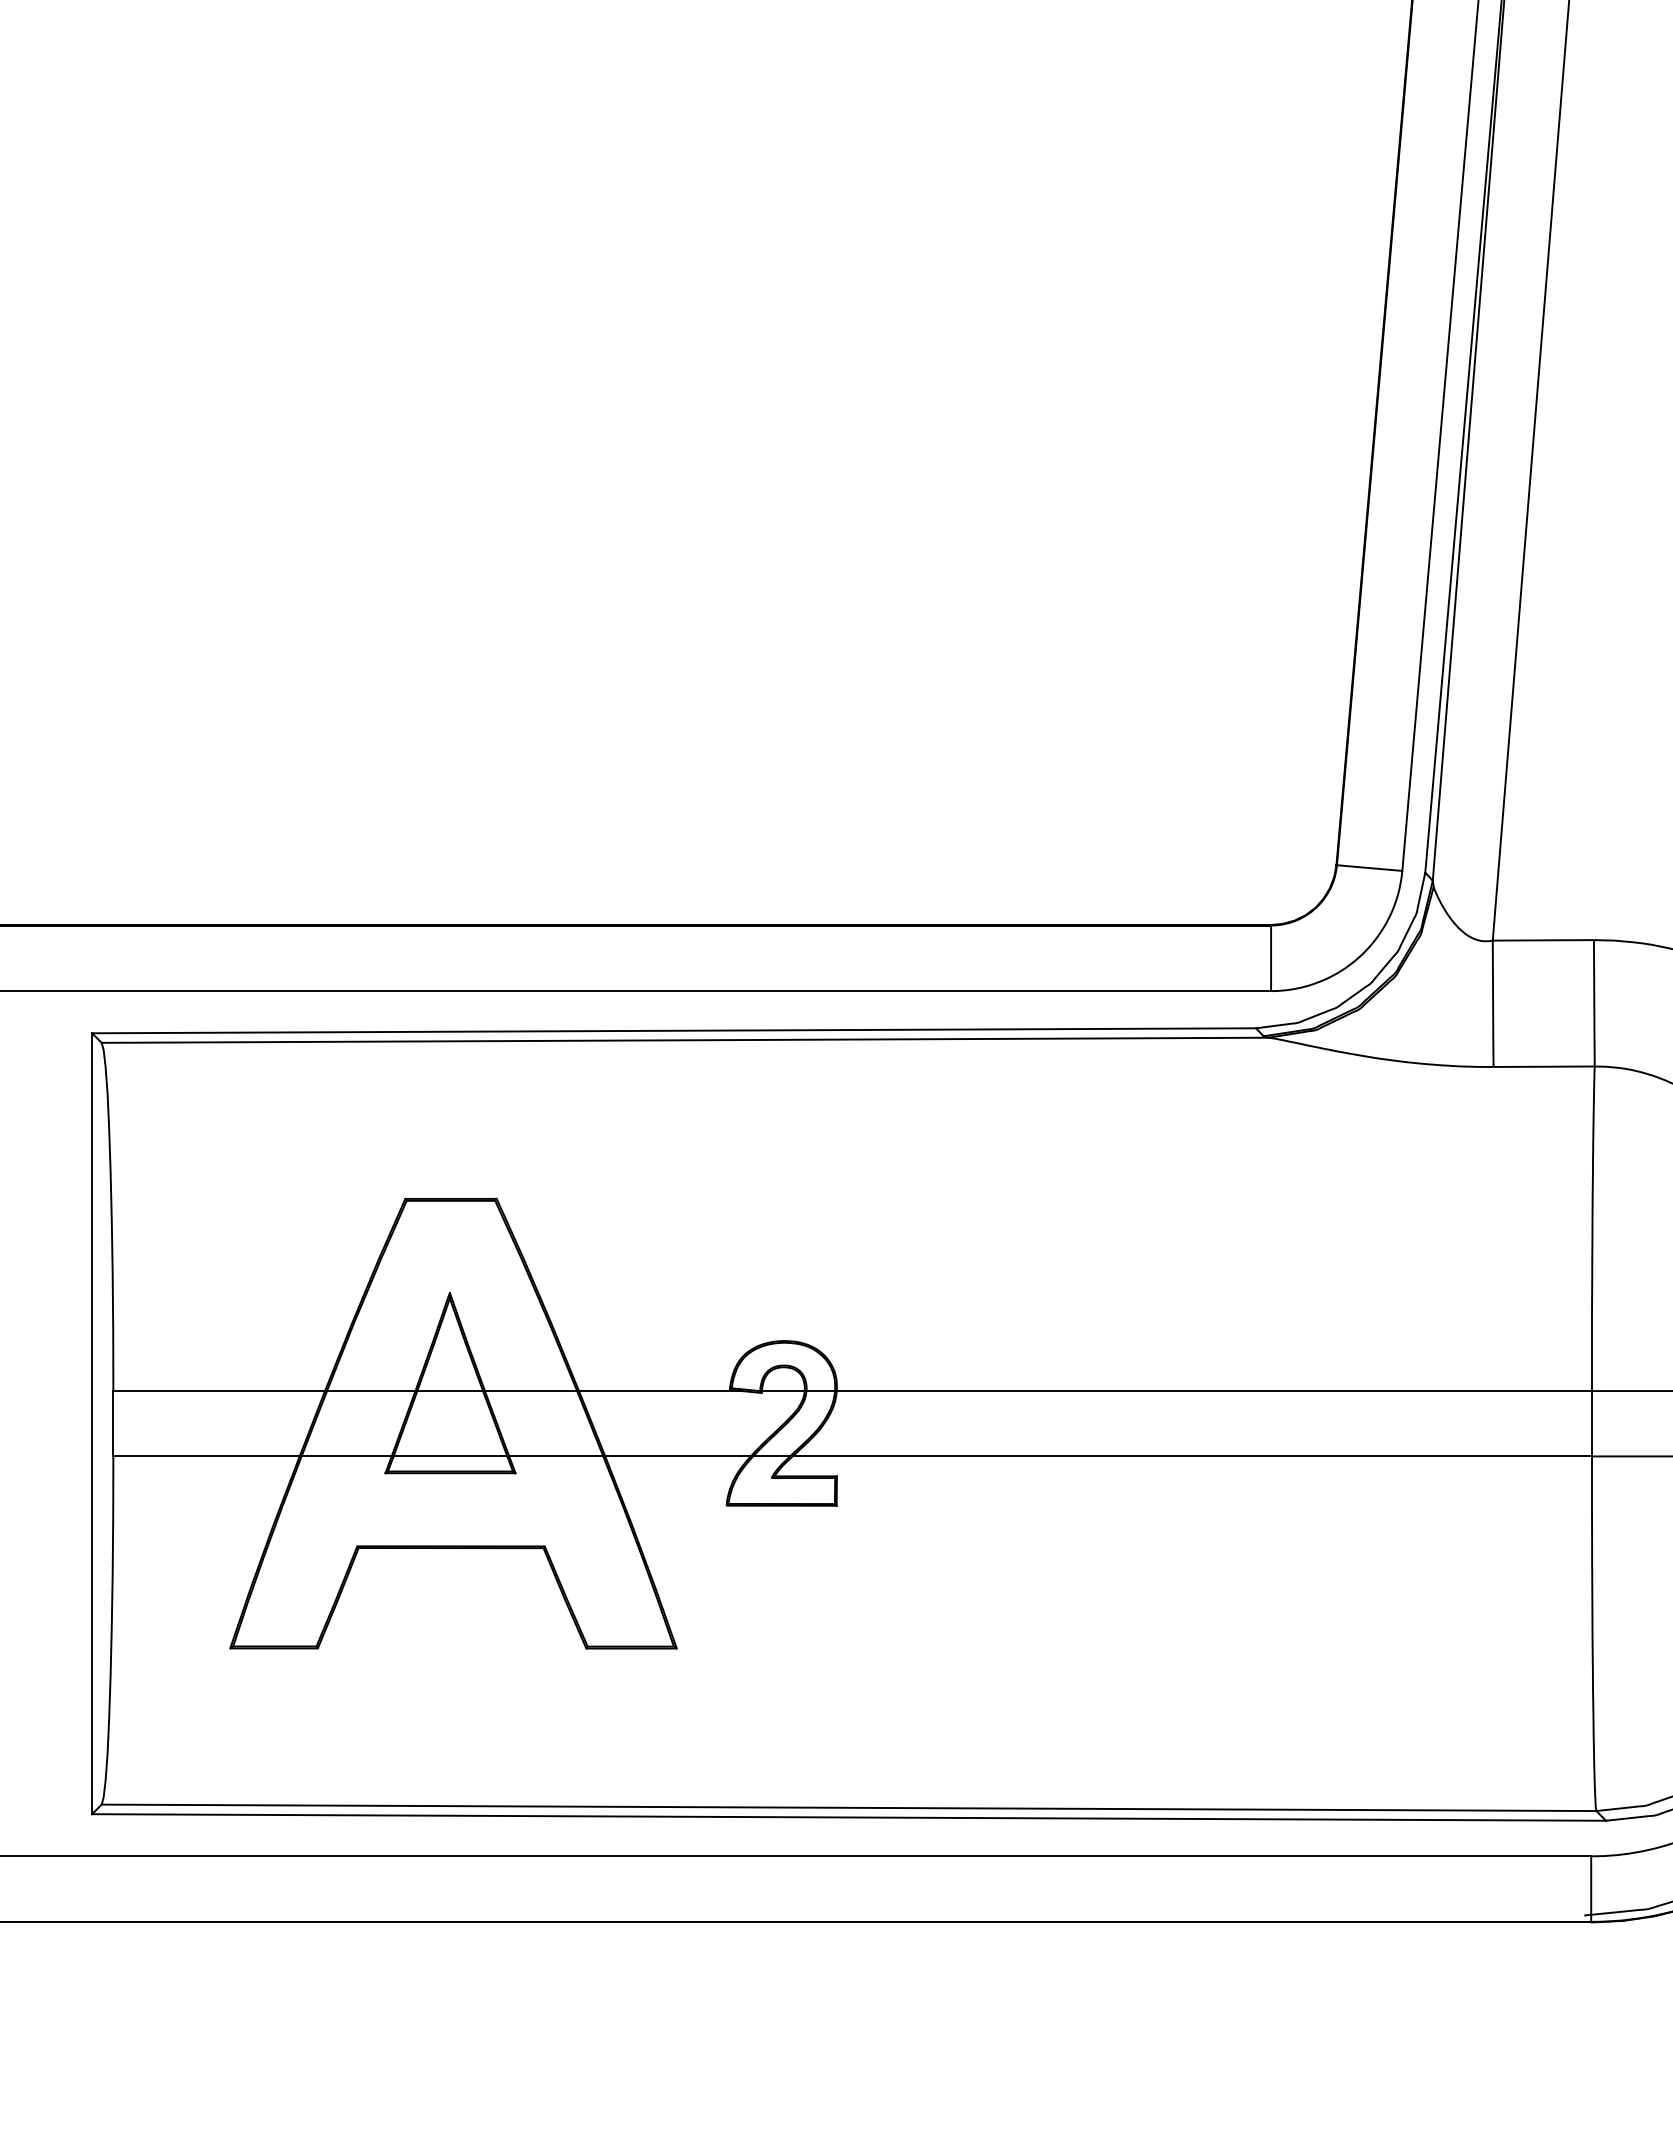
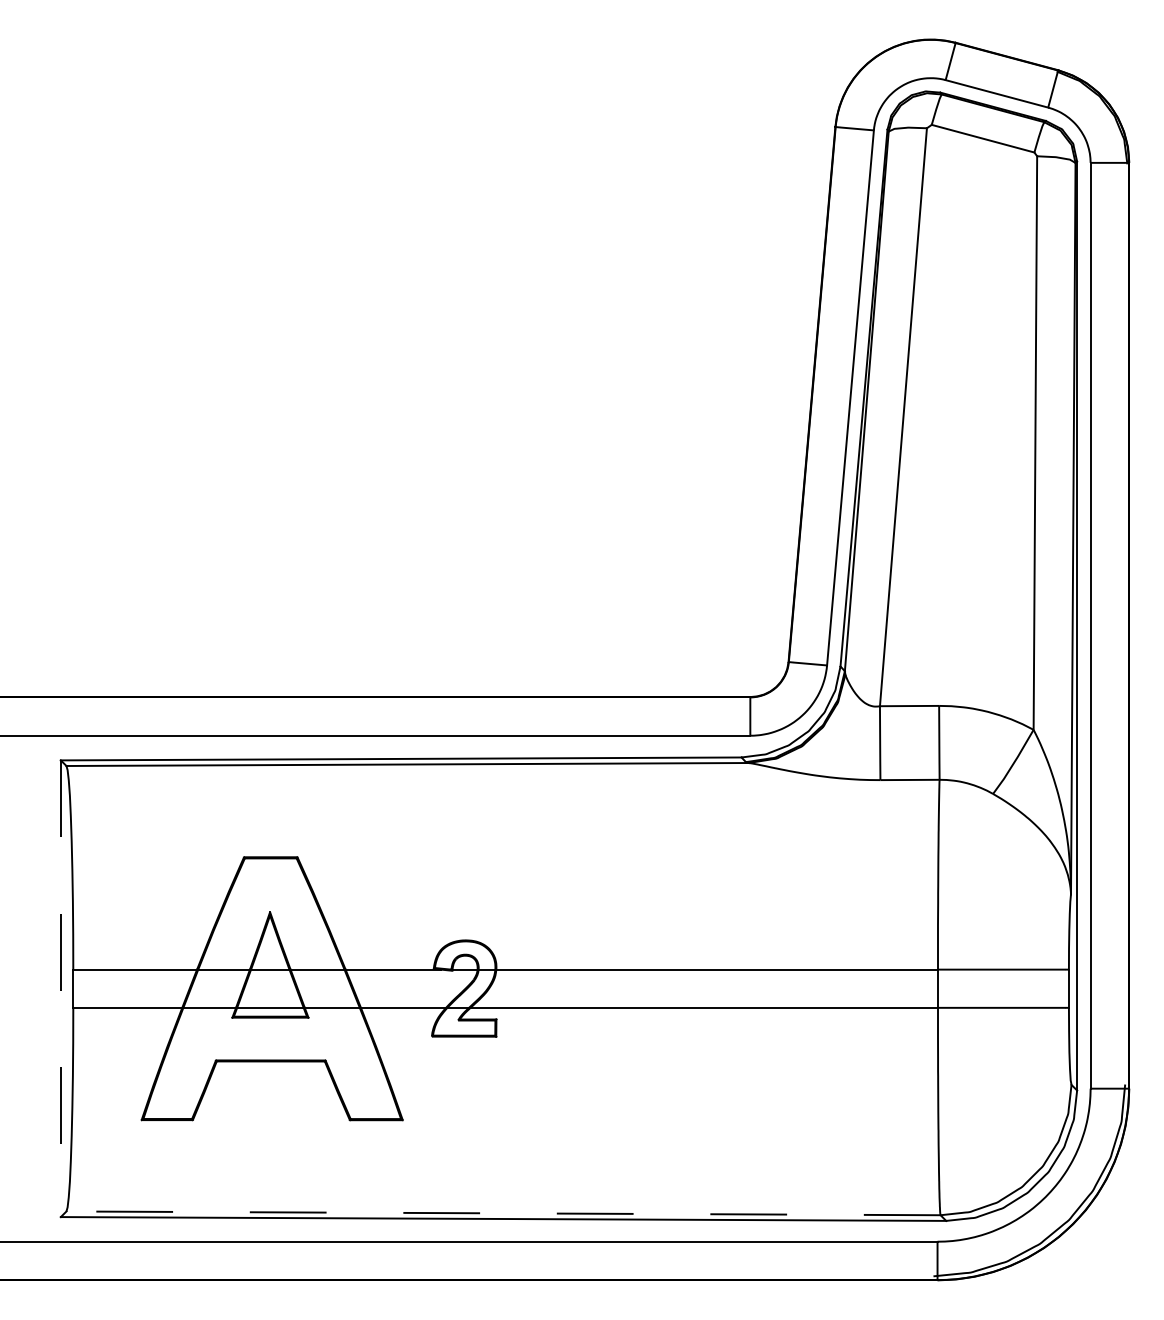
line: (91, 1425) -> (60, 989), solid -> dashed
line: (849, 1808) -> (503, 1213), solid -> dashed

